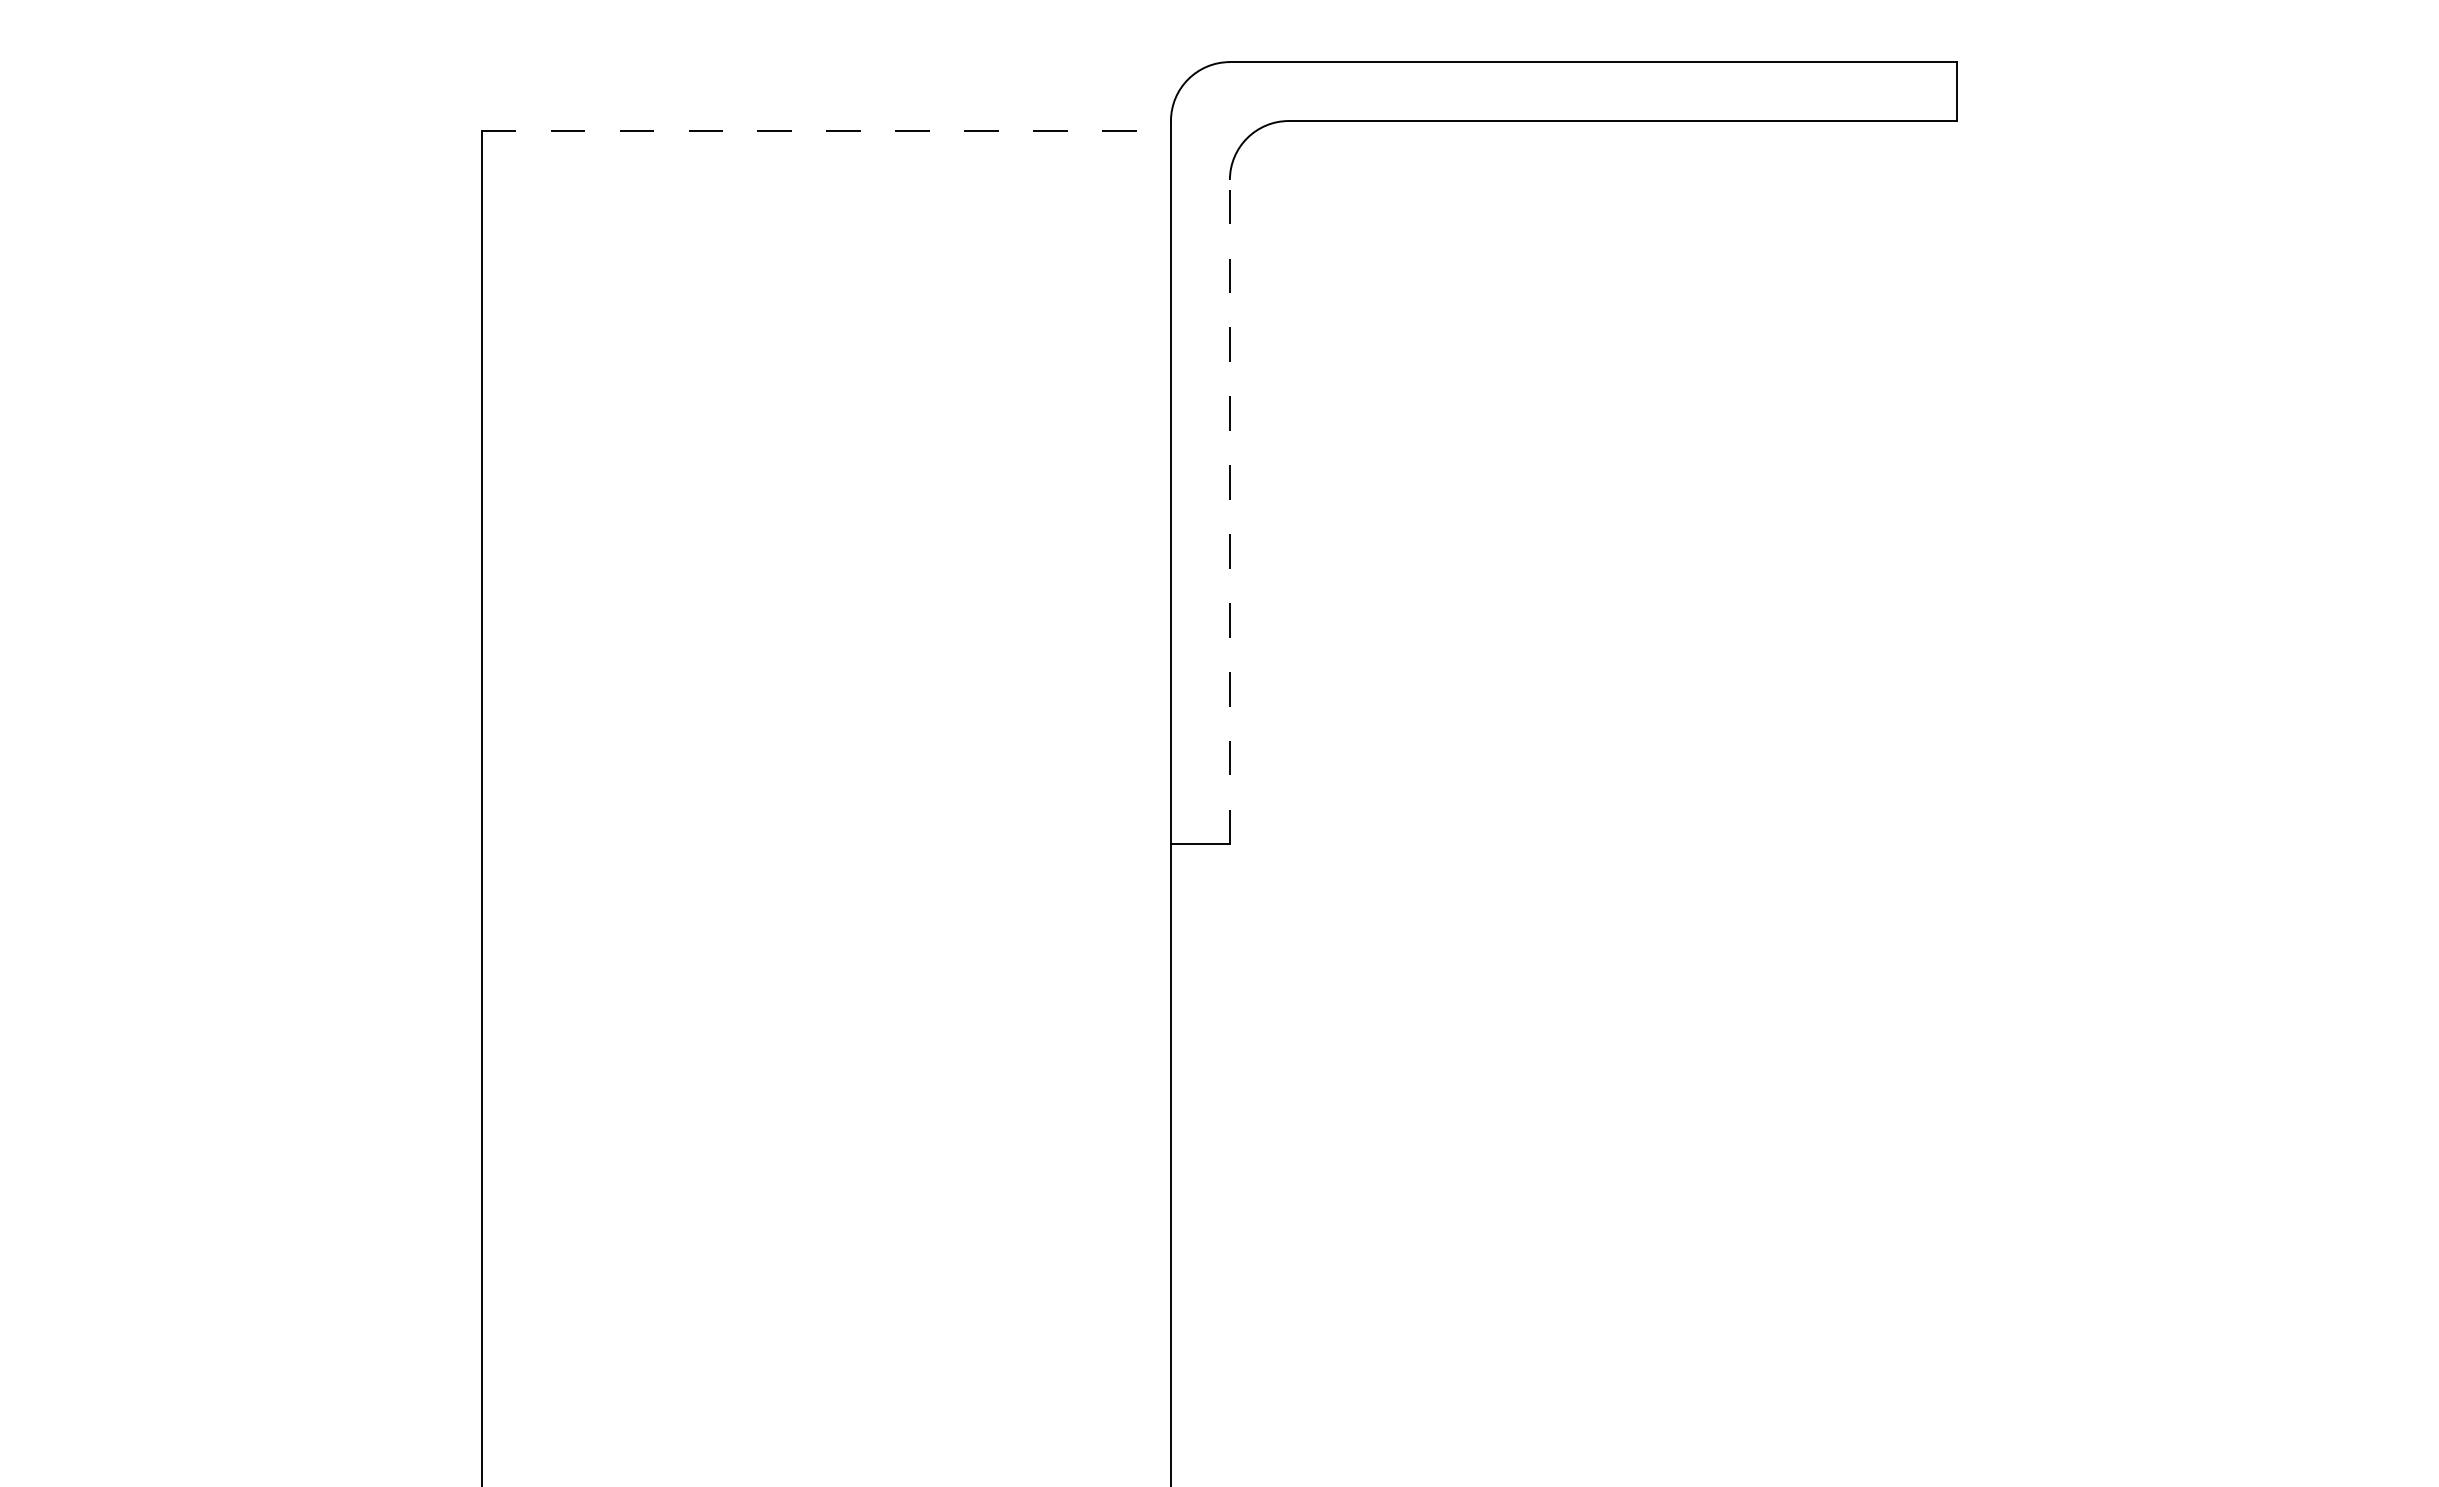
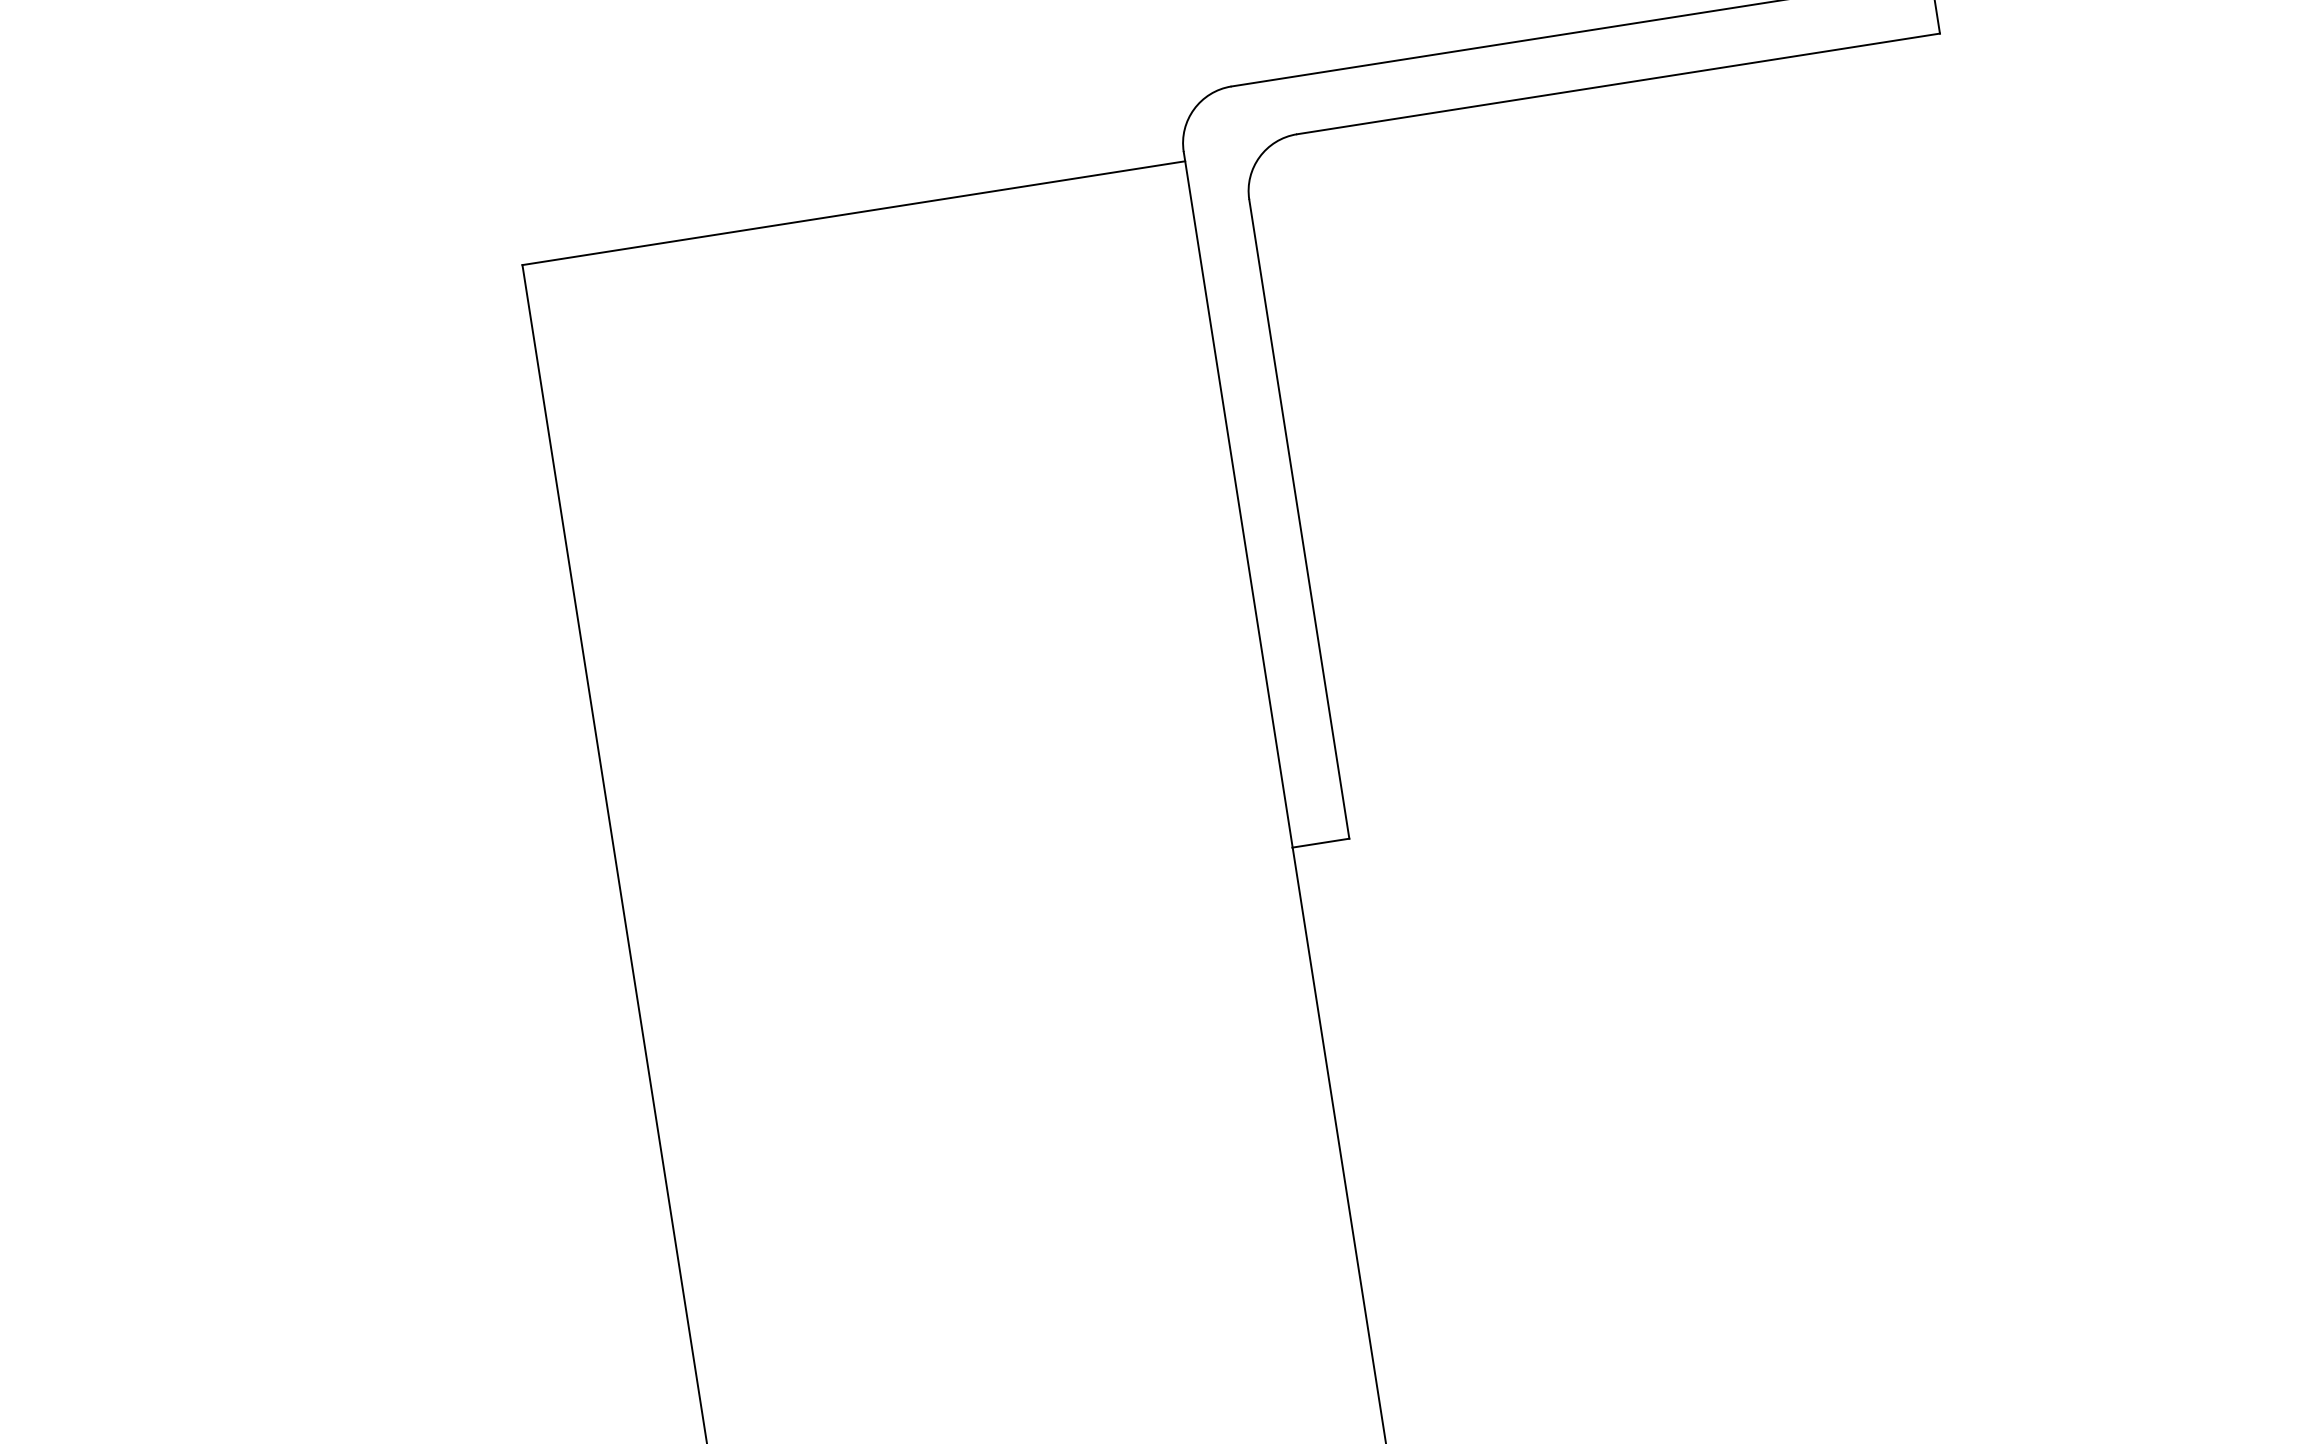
line: (826, 130) -> (853, 212), dashed -> solid
line: (1229, 511) -> (1298, 518), dashed -> solid

